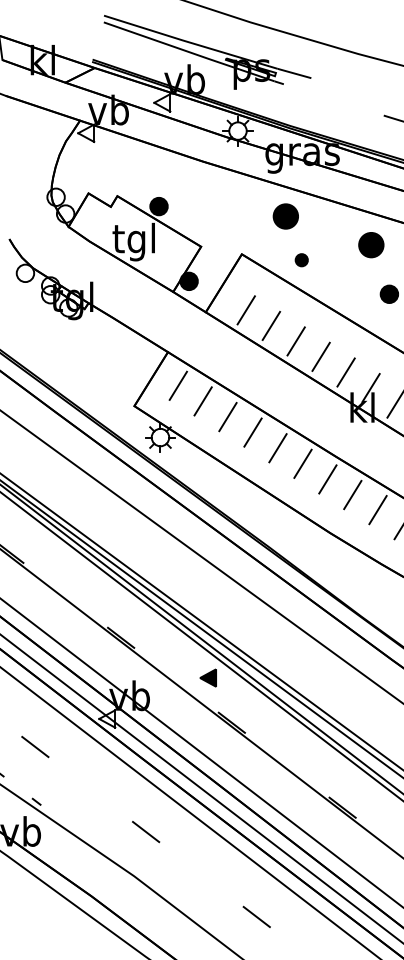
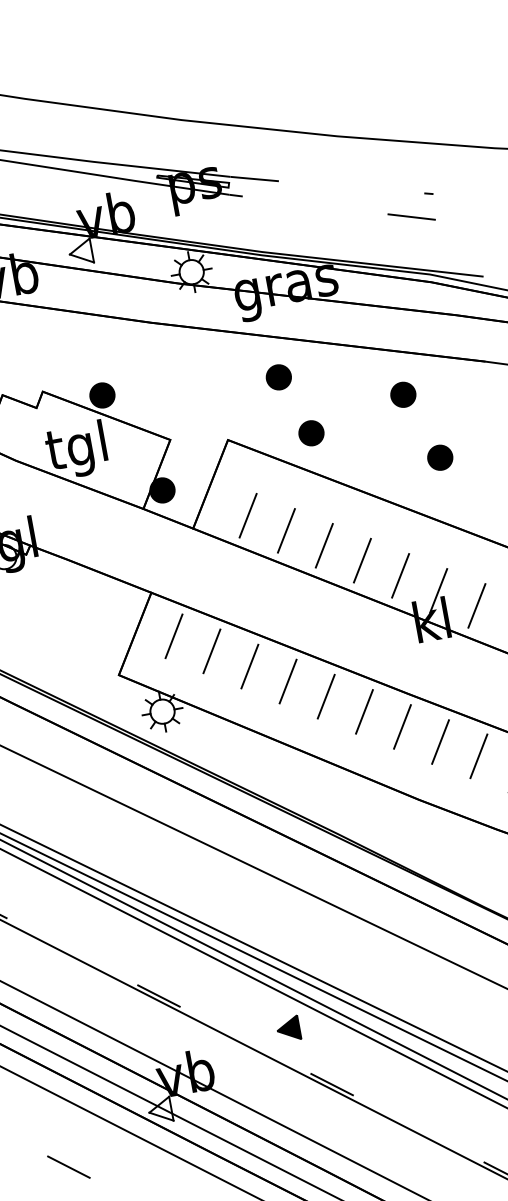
part: (285, 216) -> (278, 377), size x0.71
part: (371, 244) -> (403, 394), size x0.71
part: (301, 259) -> (311, 432), size x1.43

